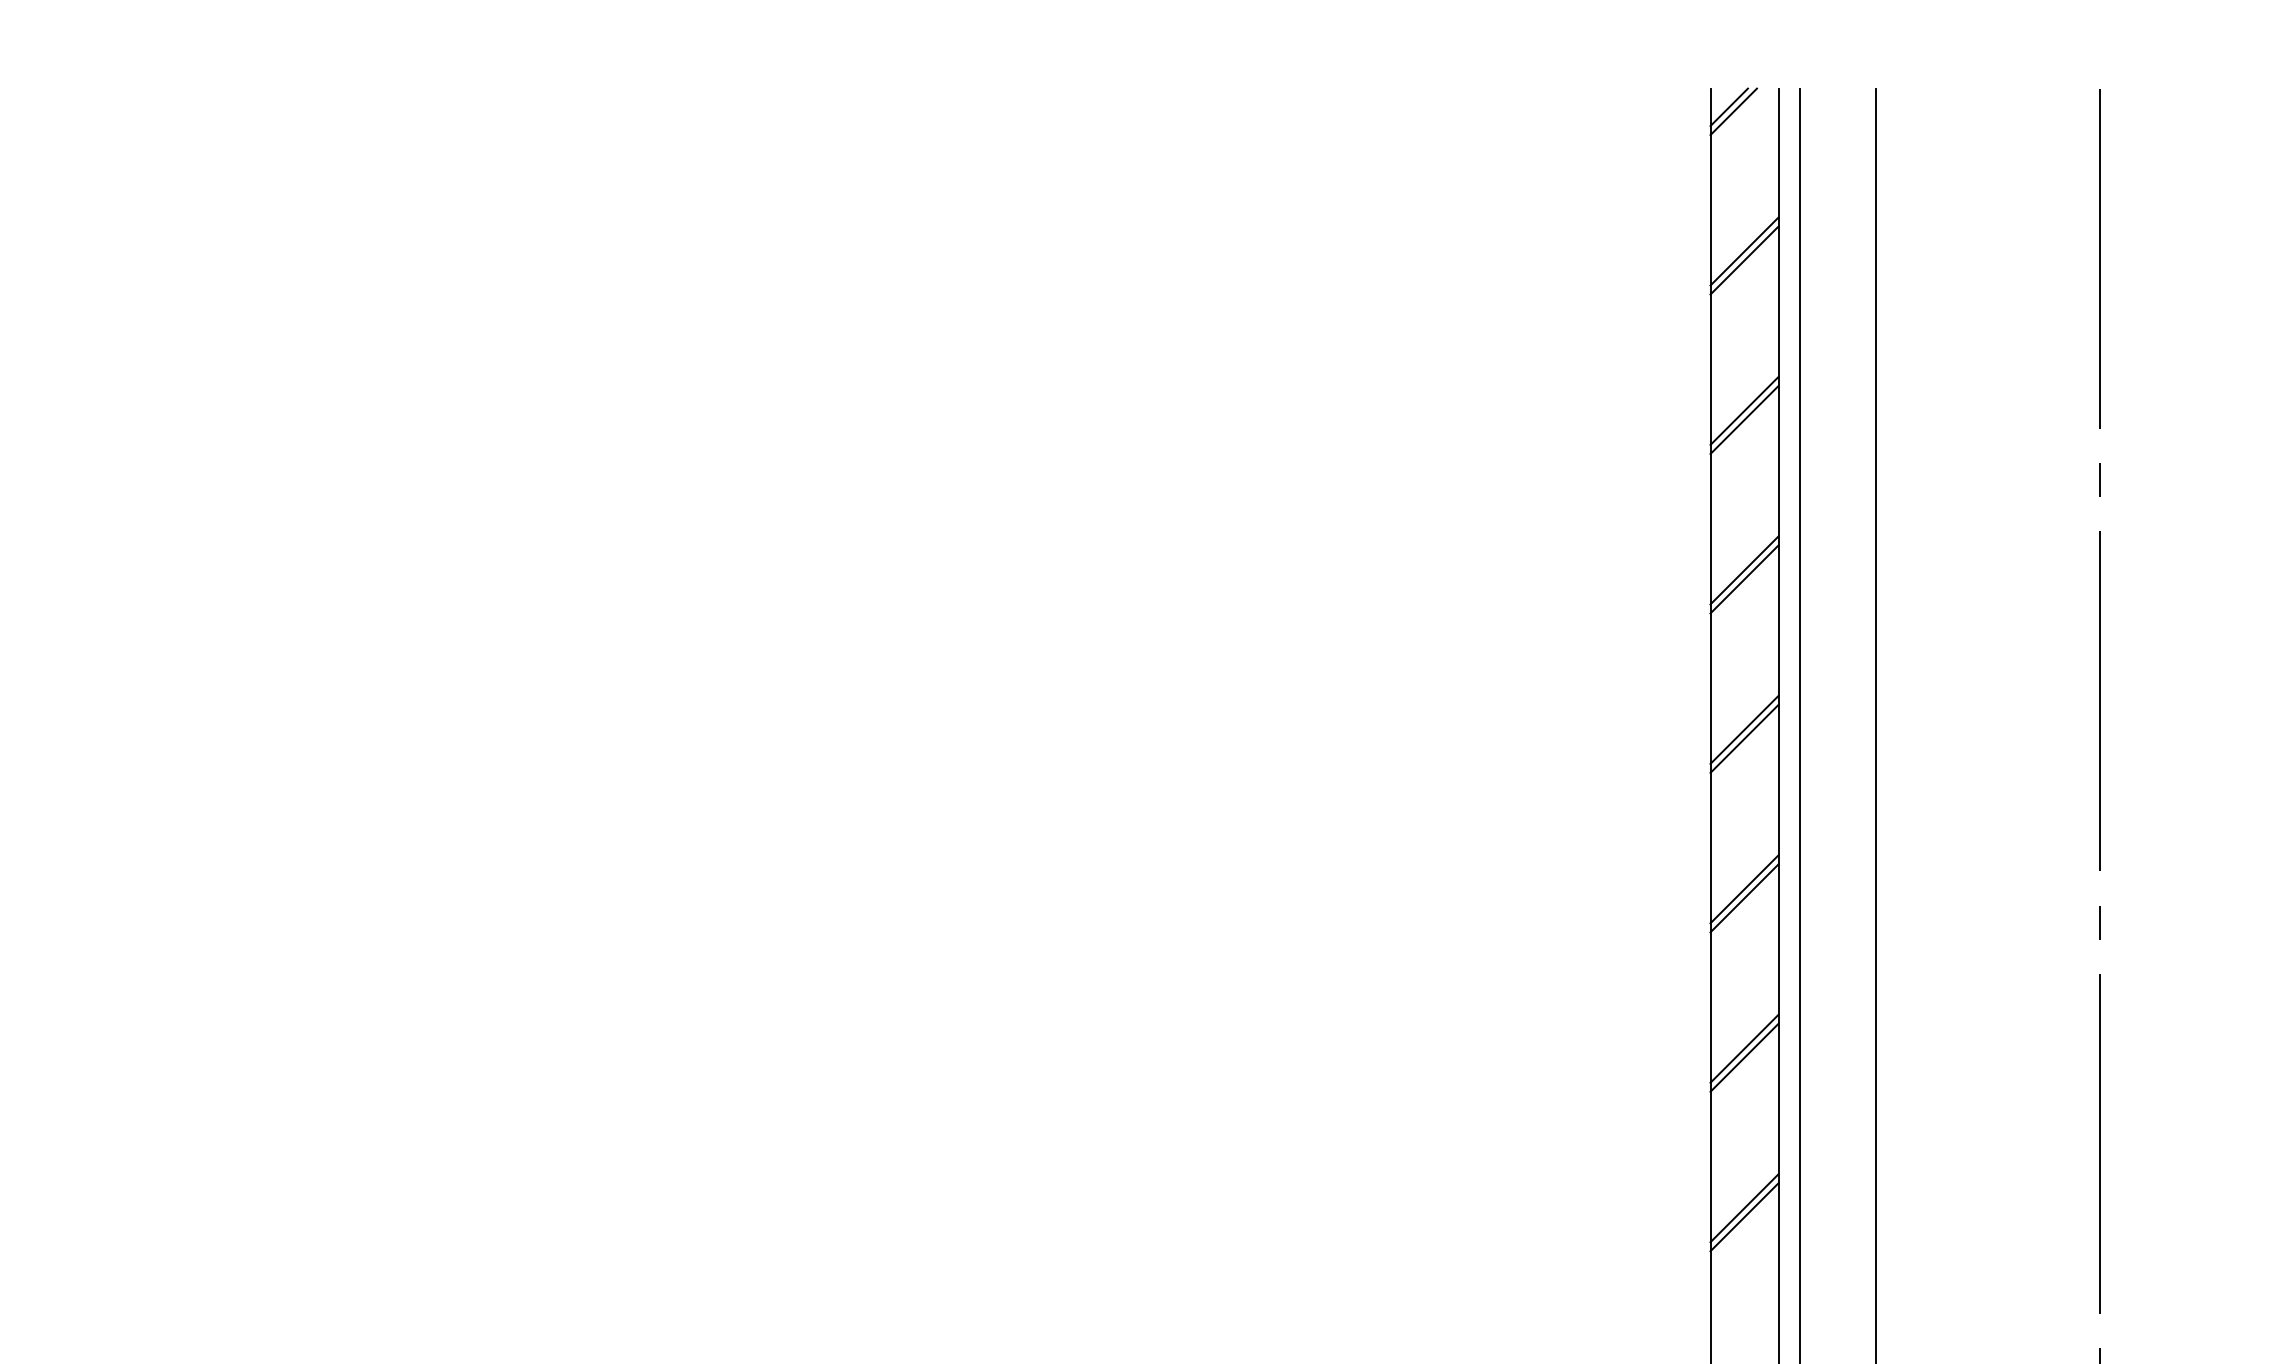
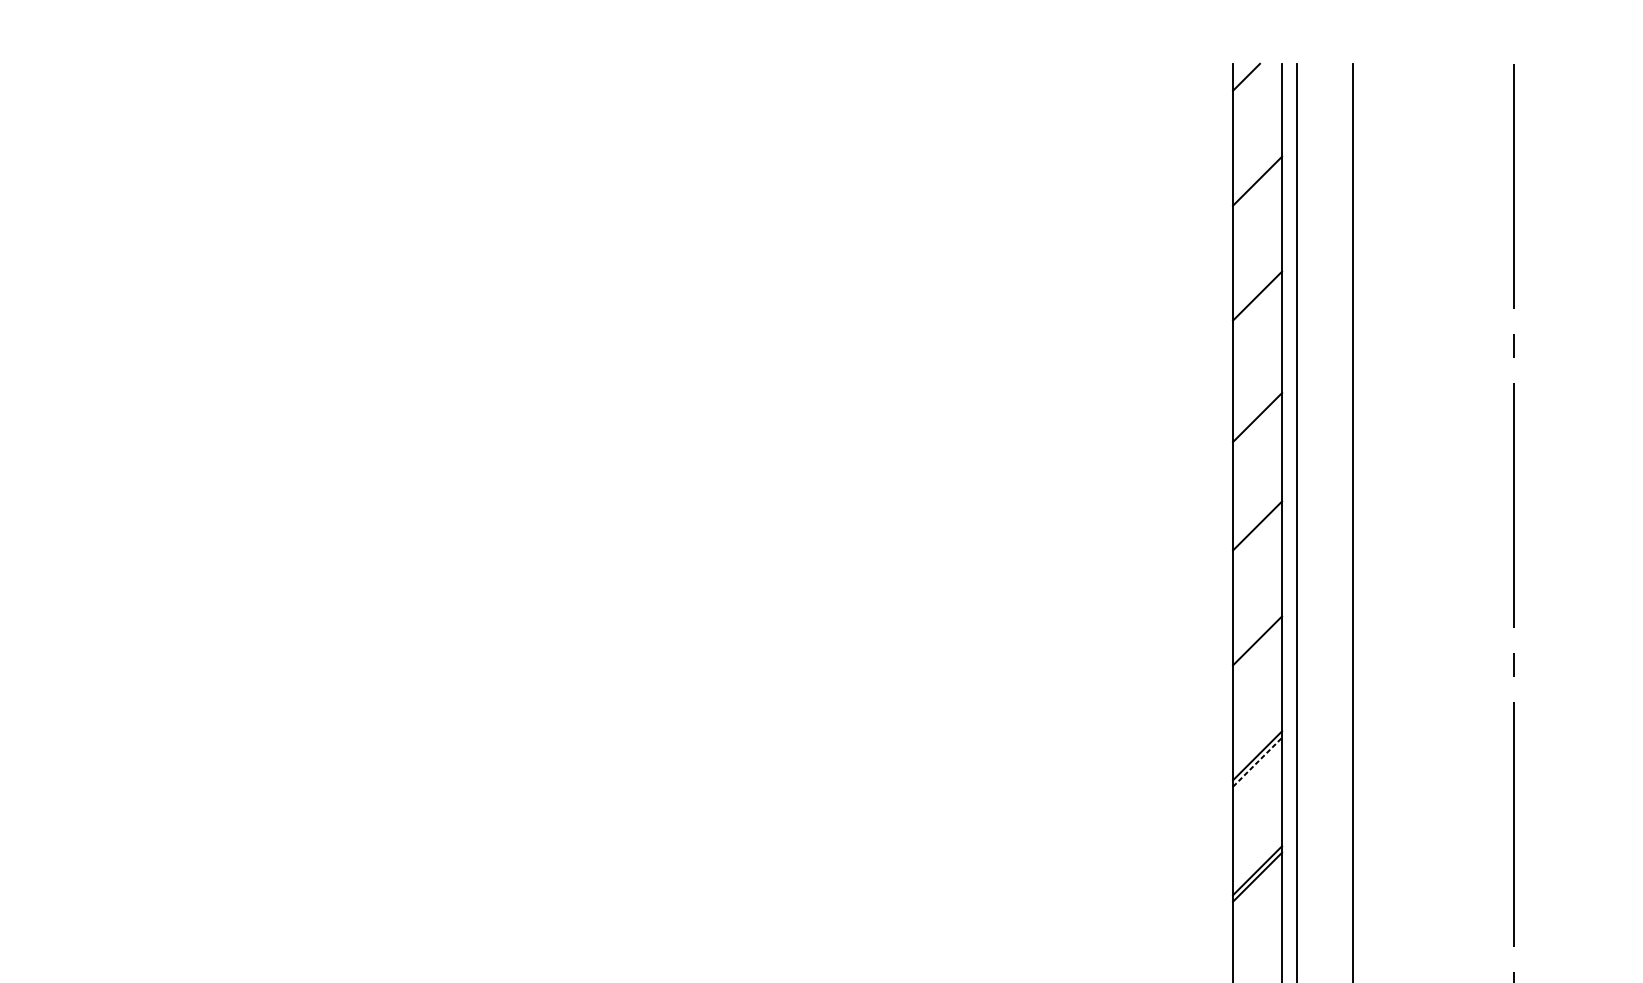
line: (1733, 111) -> (1249, 80), removed
line: (1744, 260) -> (1257, 187), removed
line: (1744, 419) -> (1257, 302), removed
line: (1744, 570) -> (1257, 411), removed
line: (1744, 738) -> (1257, 532), removed
line: (1744, 898) -> (1257, 647), removed
line: (1744, 1057) -> (1257, 762), solid -> dashed

